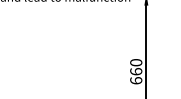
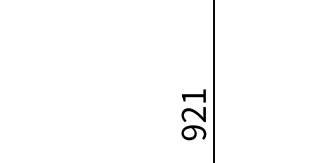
text: (136, 71) -> (194, 114), 660 -> 921

